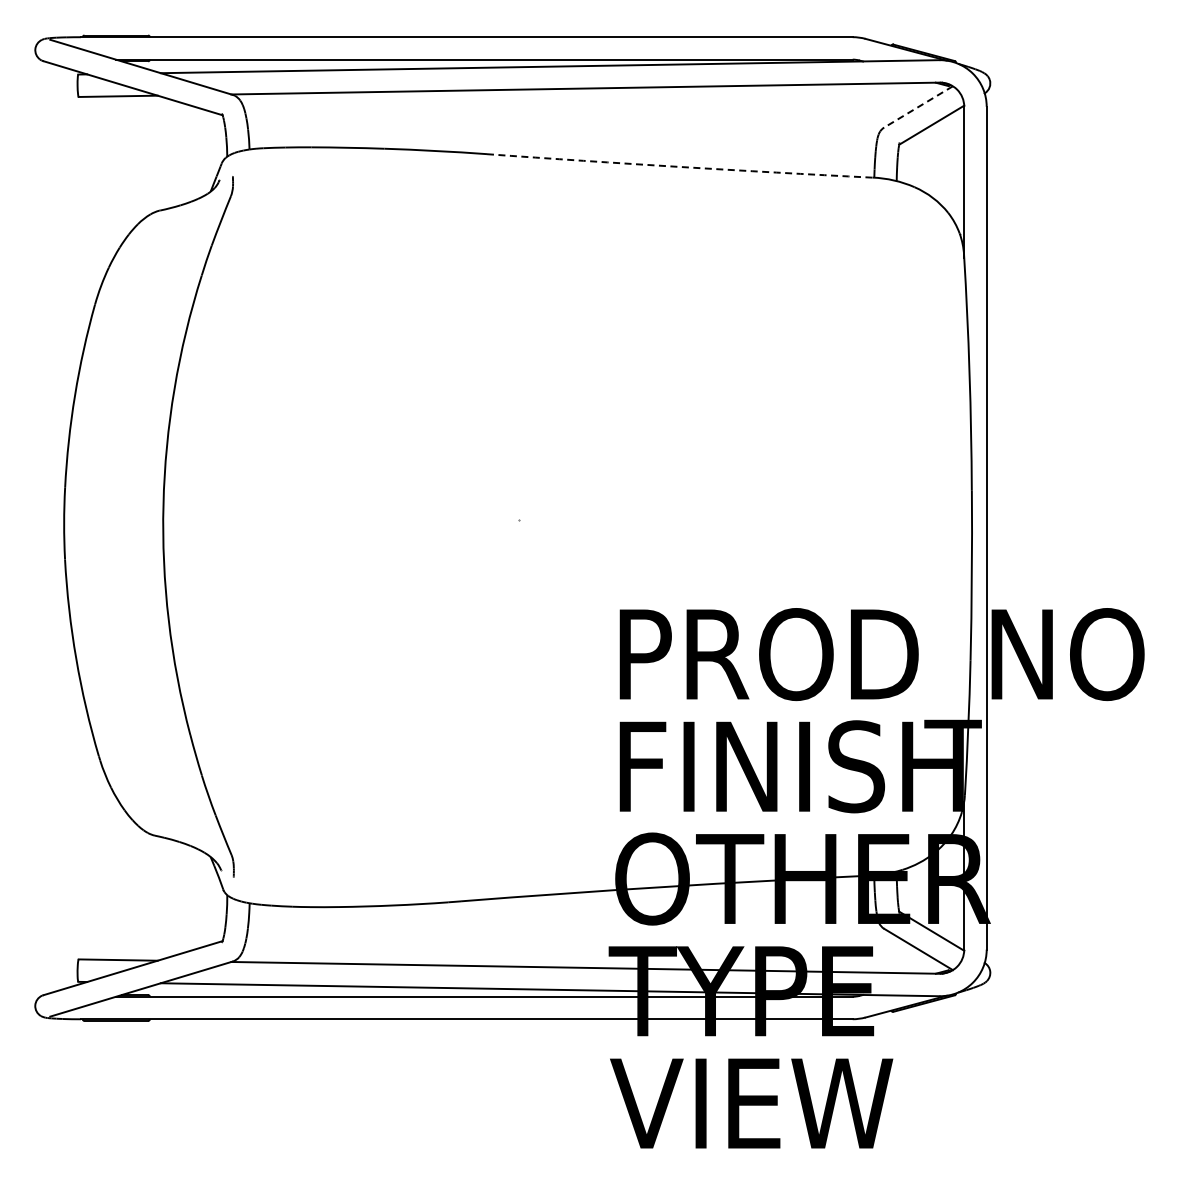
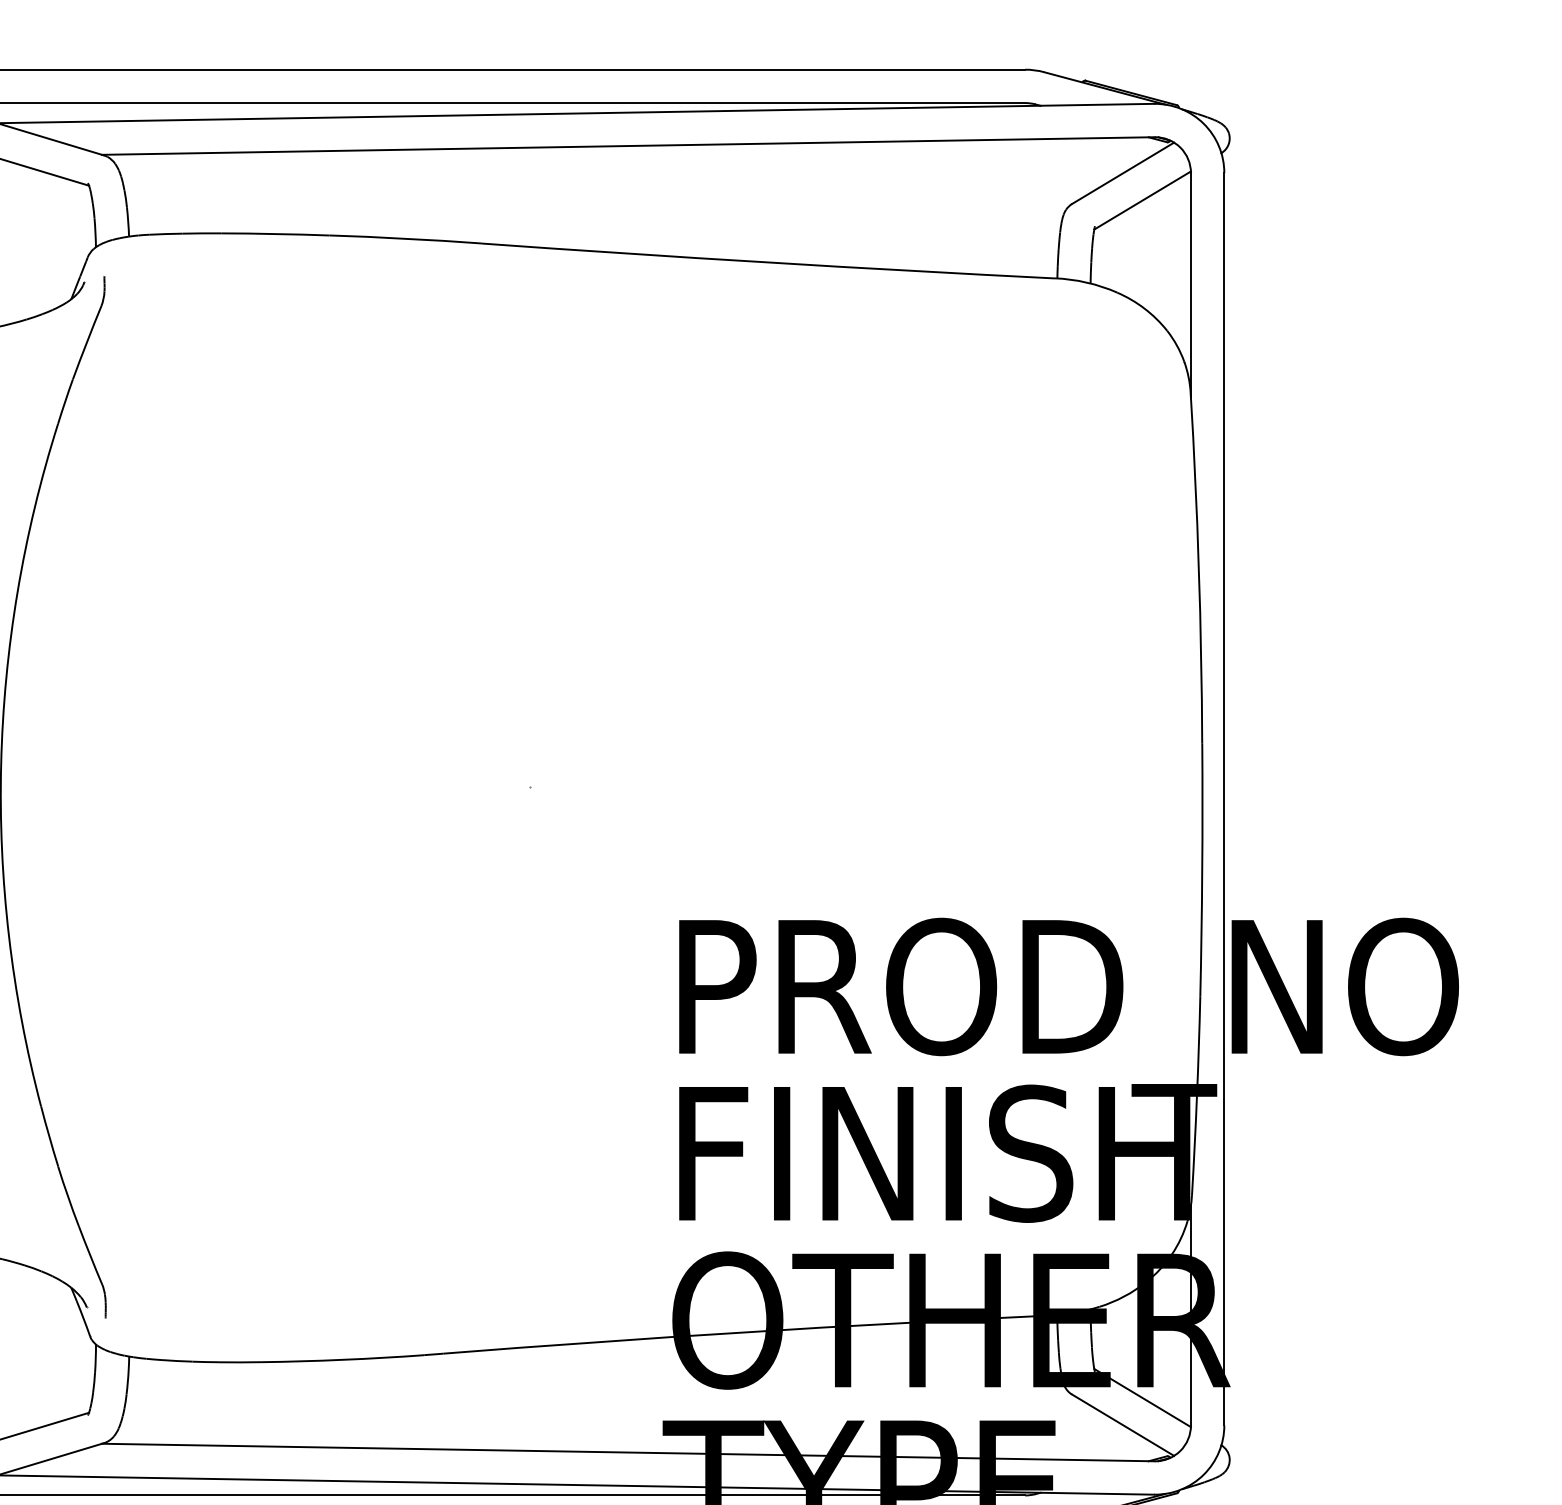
line: (918, 107) -> (1122, 174), dashed -> solid
arc: (679, 166) -> (767, 261), dashed -> solid

